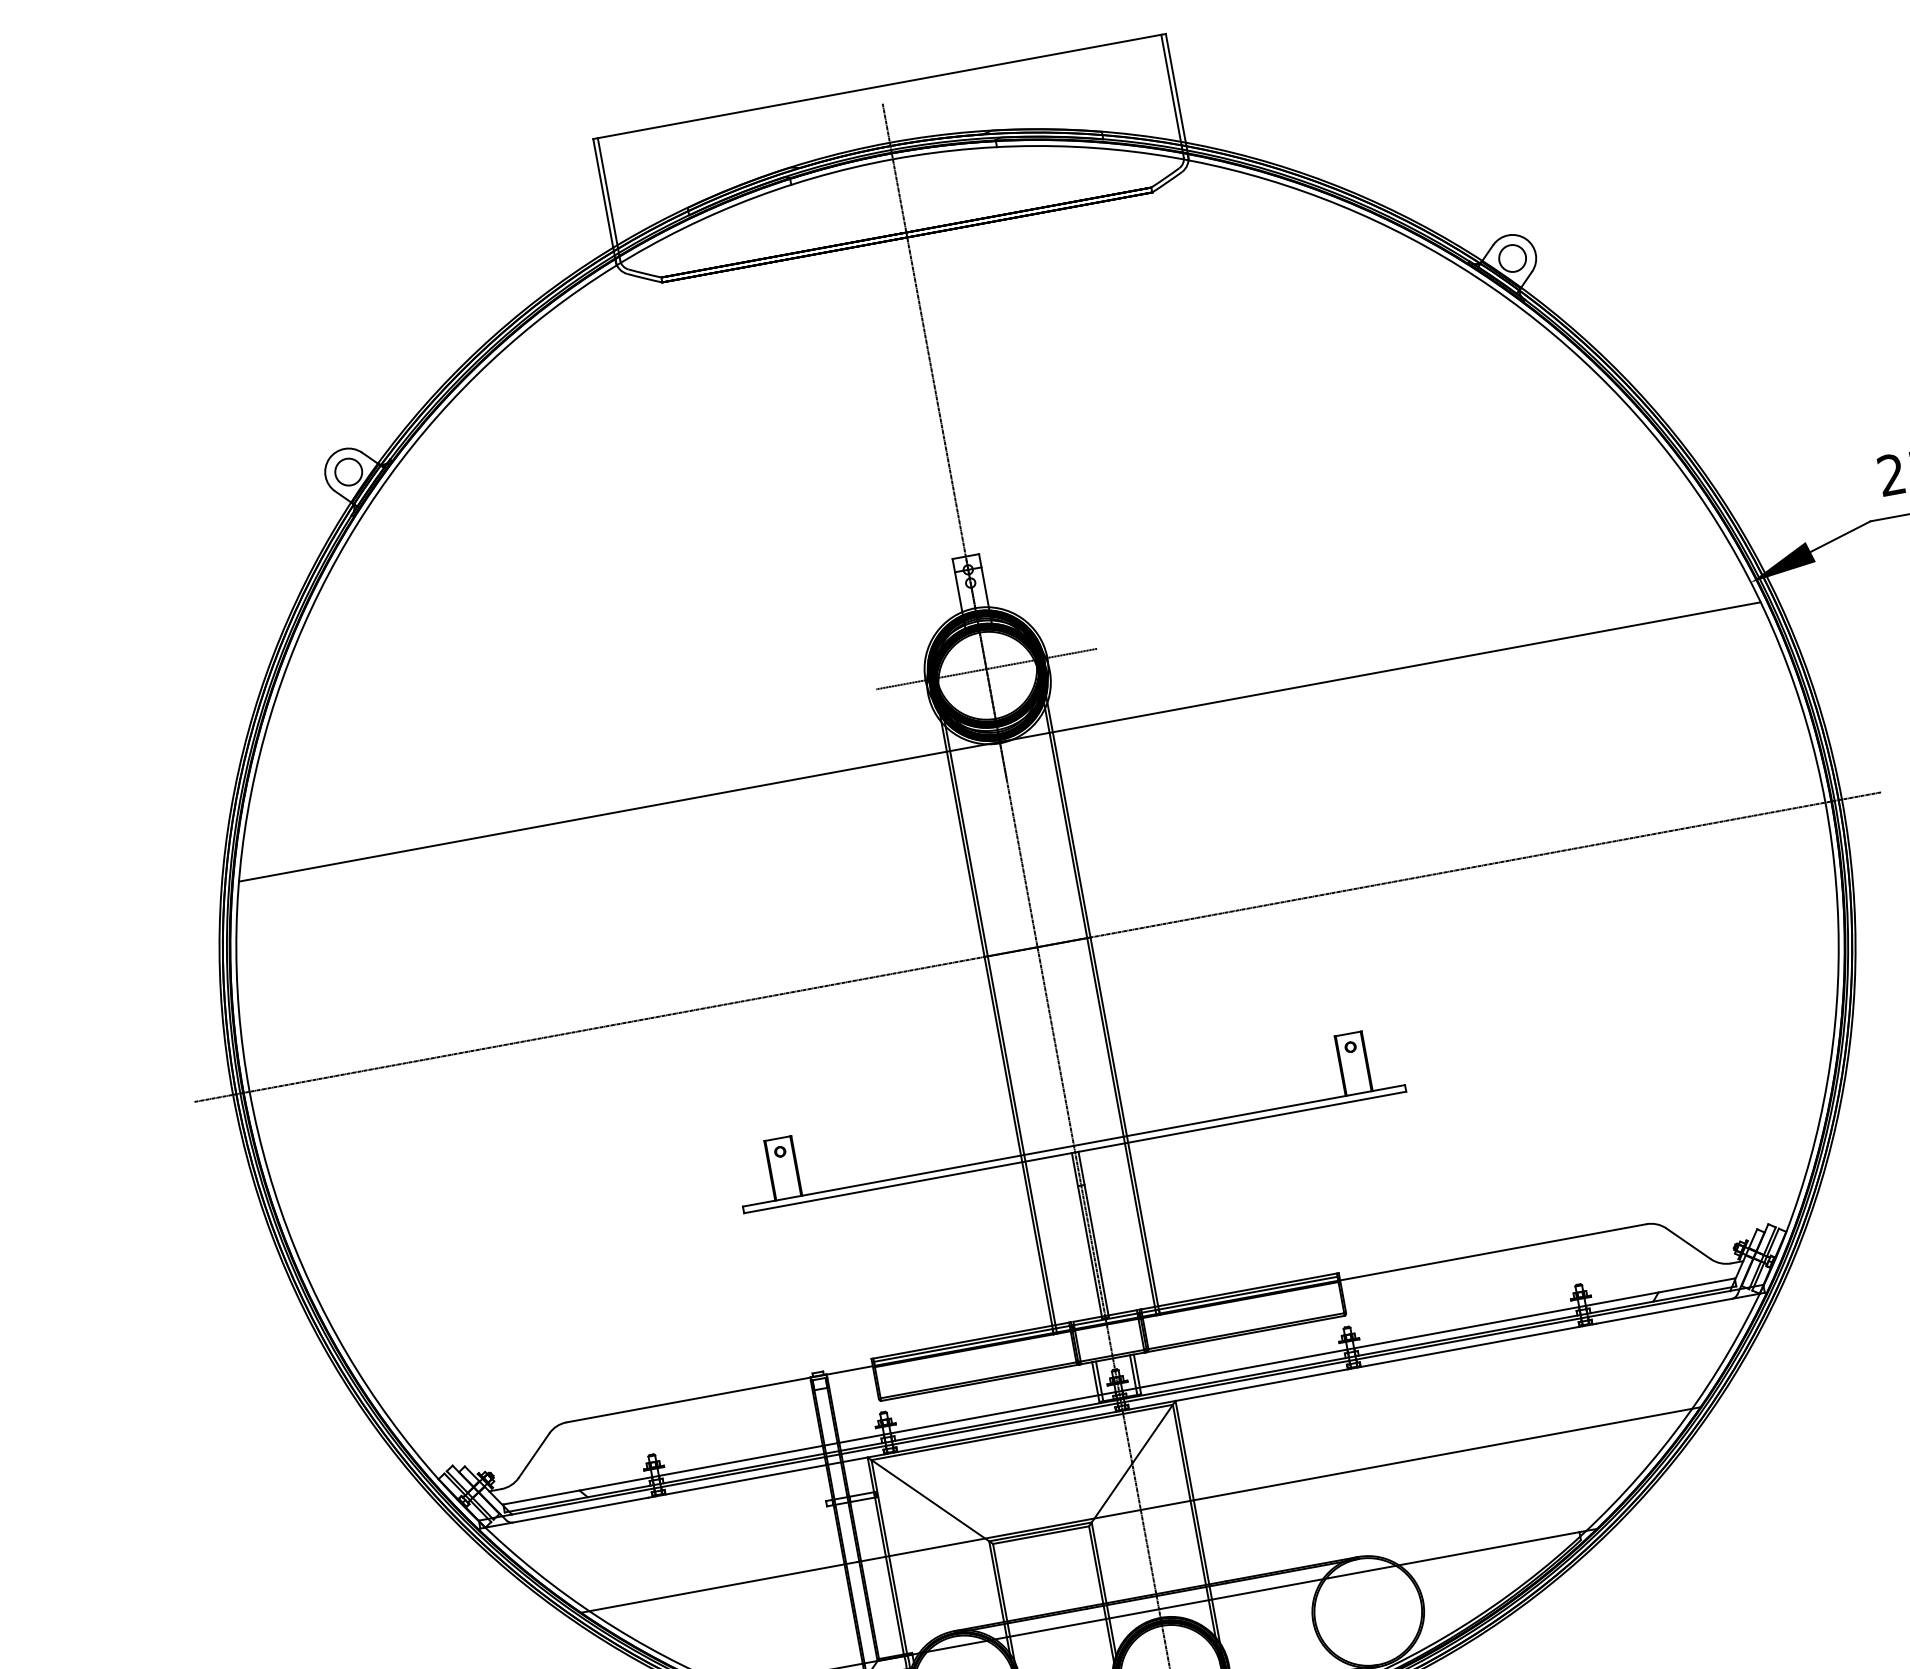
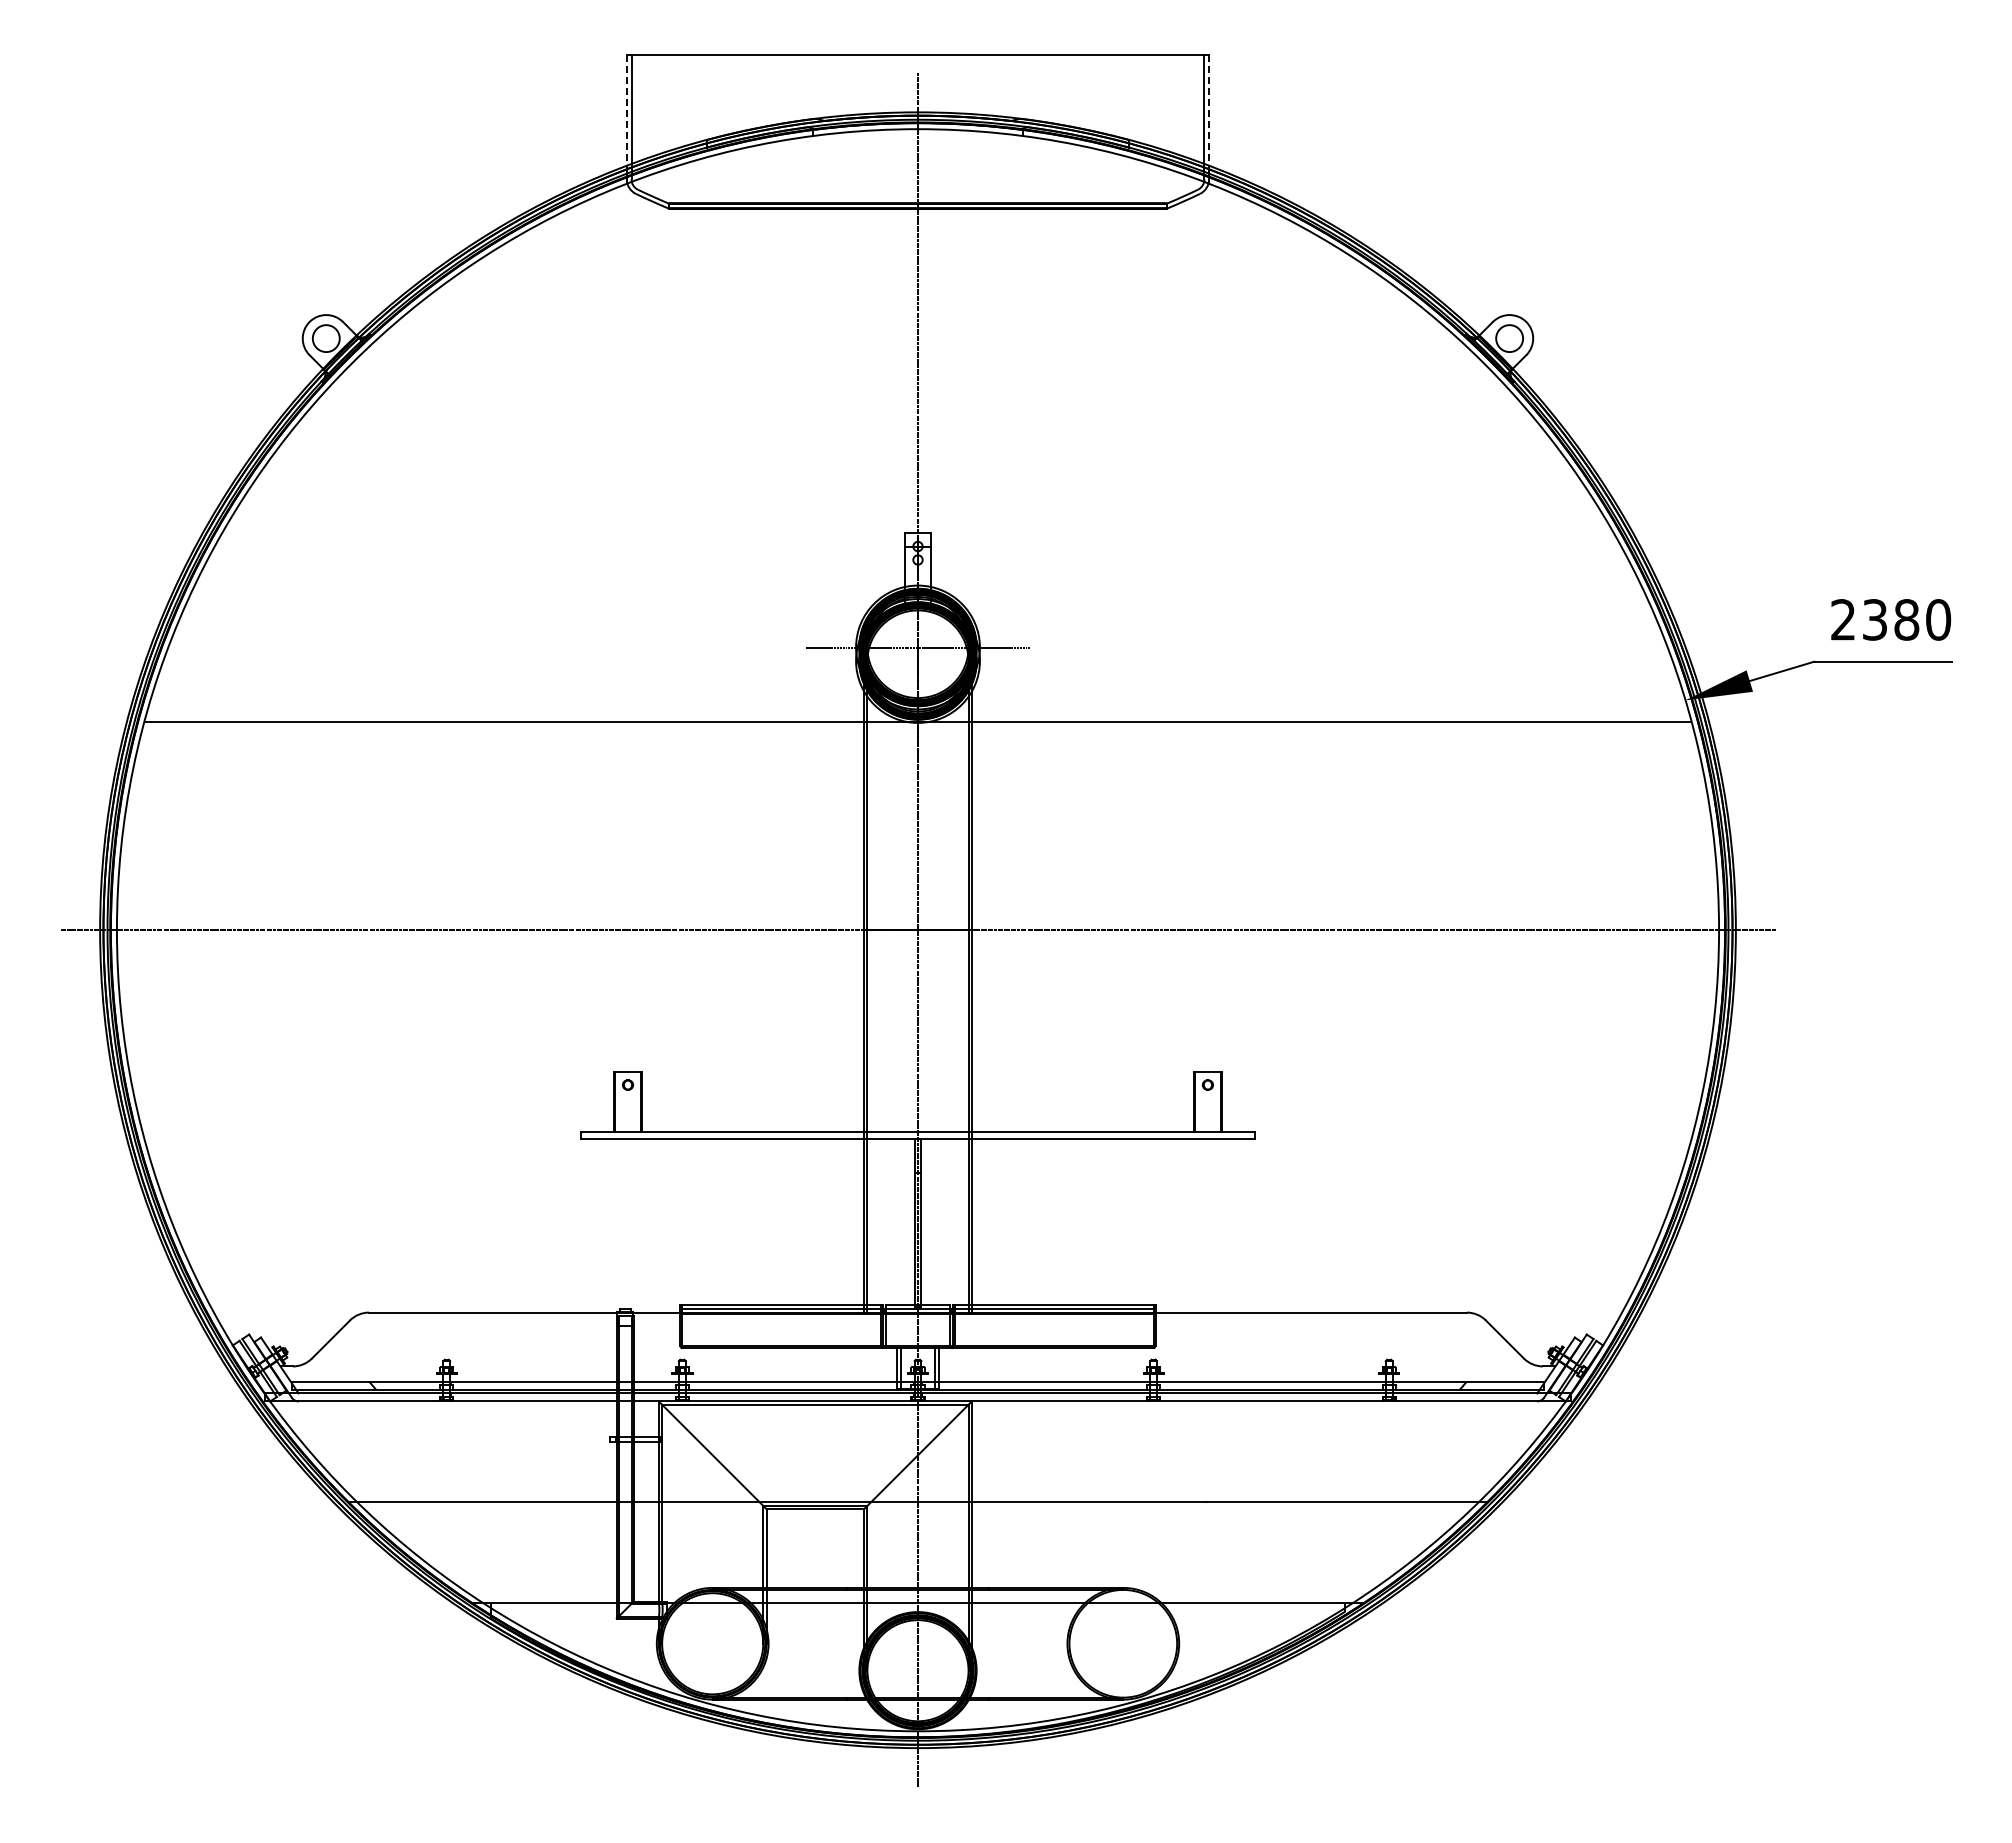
line: (1176, 89) -> (1209, 111), solid -> dashed
line: (603, 194) -> (626, 111), solid -> dashed

